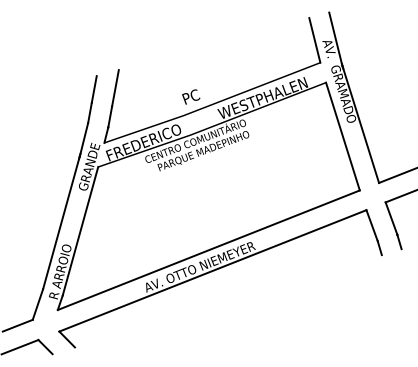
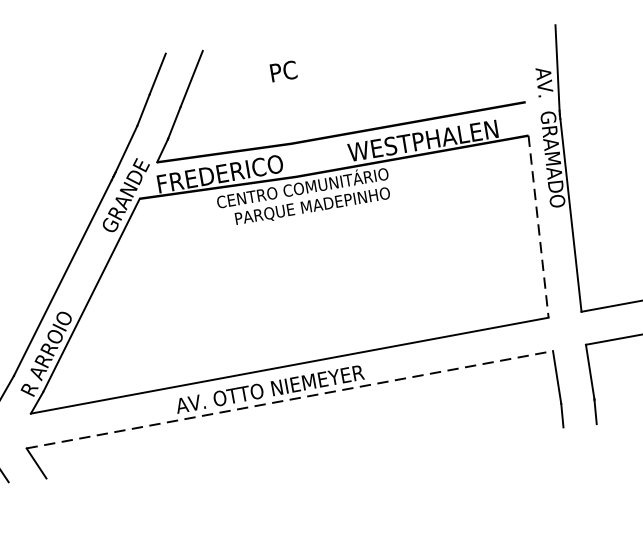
line: (314, 40) -> (523, 64), removed
text: (191, 96) -> (284, 70), moved
line: (343, 137) -> (539, 228), solid -> dashed
line: (213, 270) -> (290, 399), solid -> dashed

